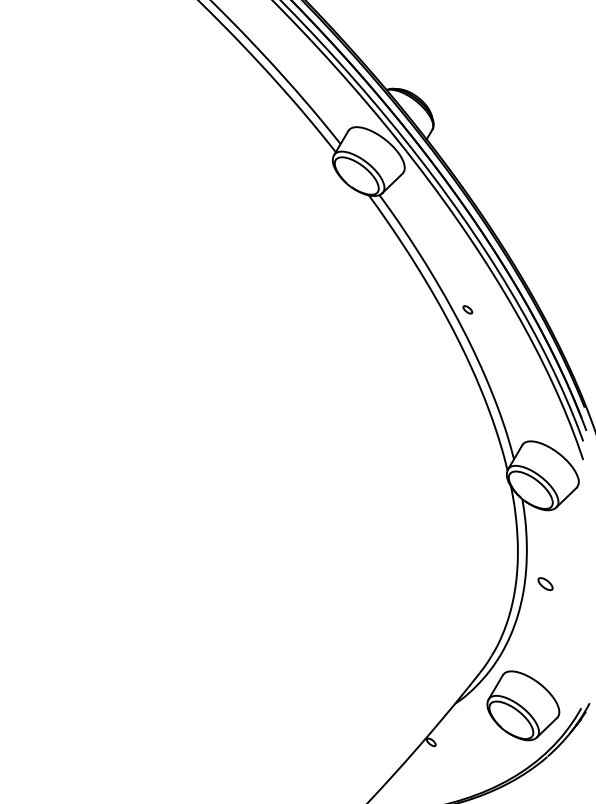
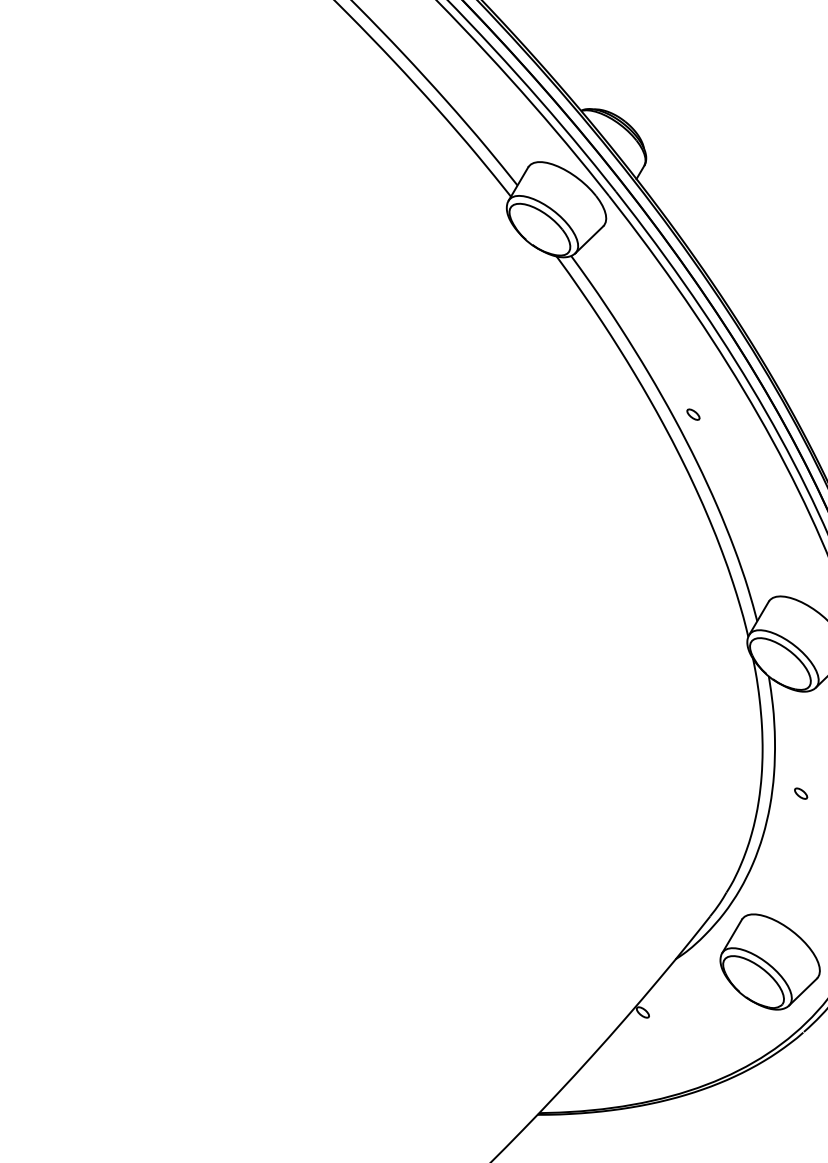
part: (546, 583) -> (801, 793), size x0.62

